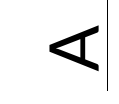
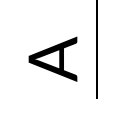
text: (73, 47) -> (52, 58), moved

